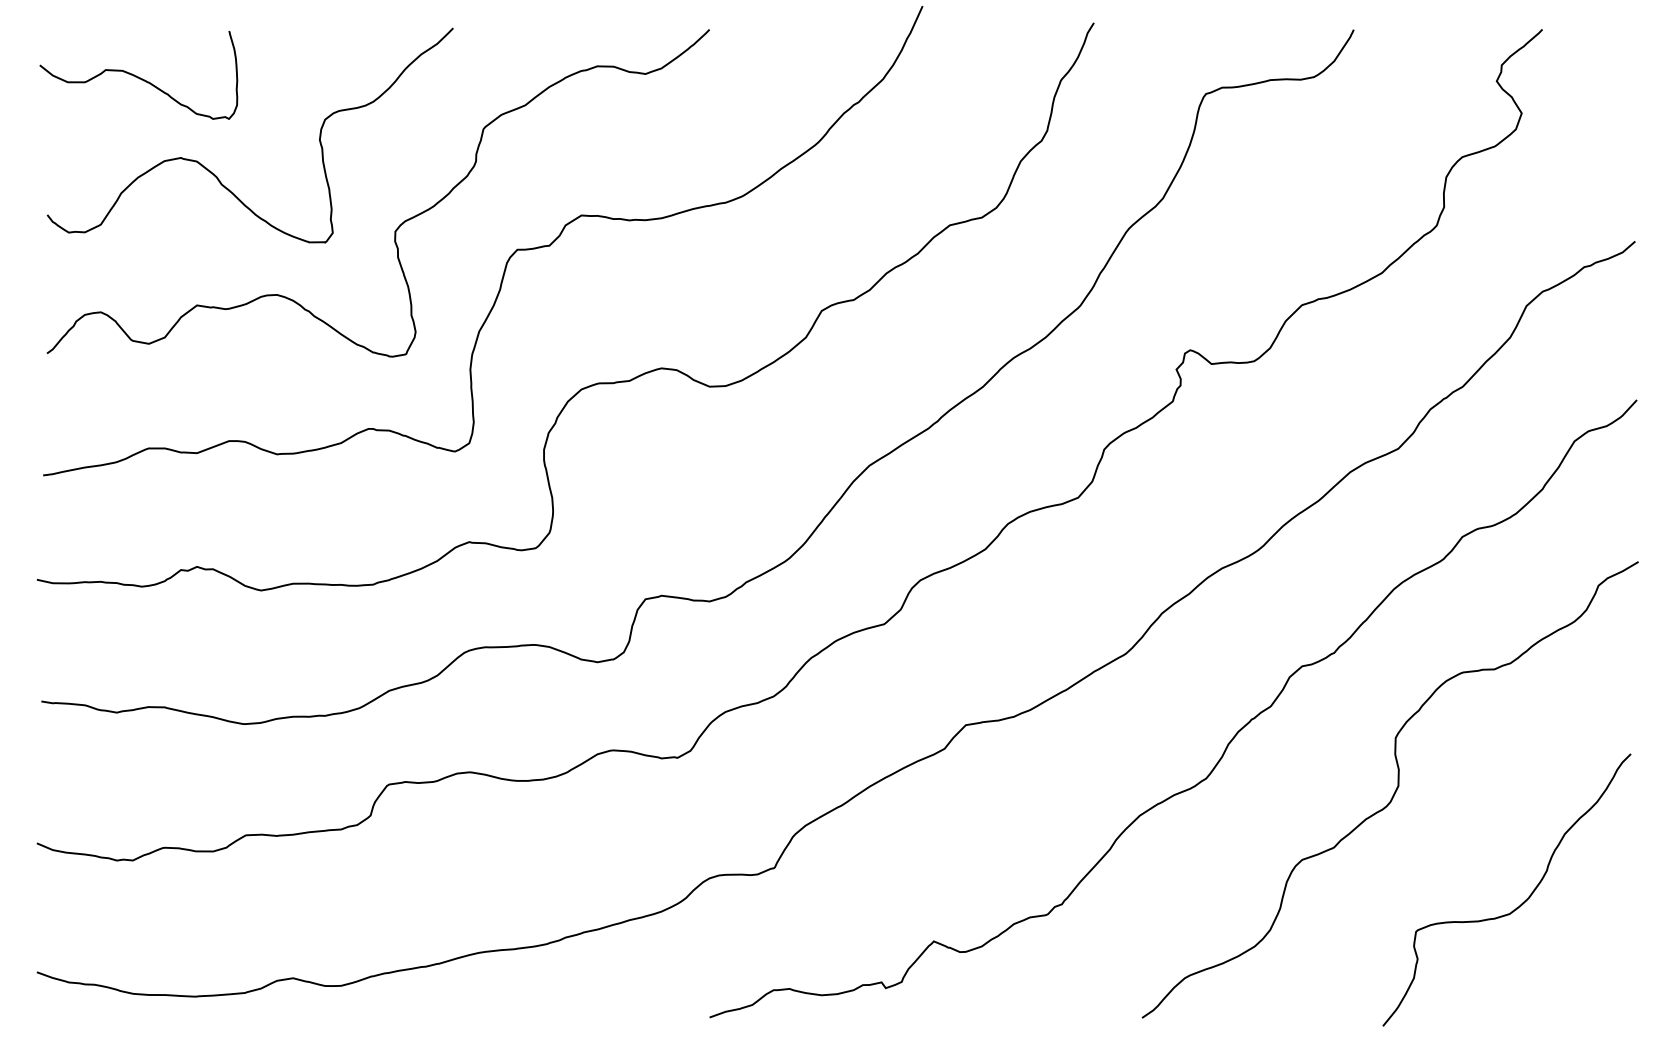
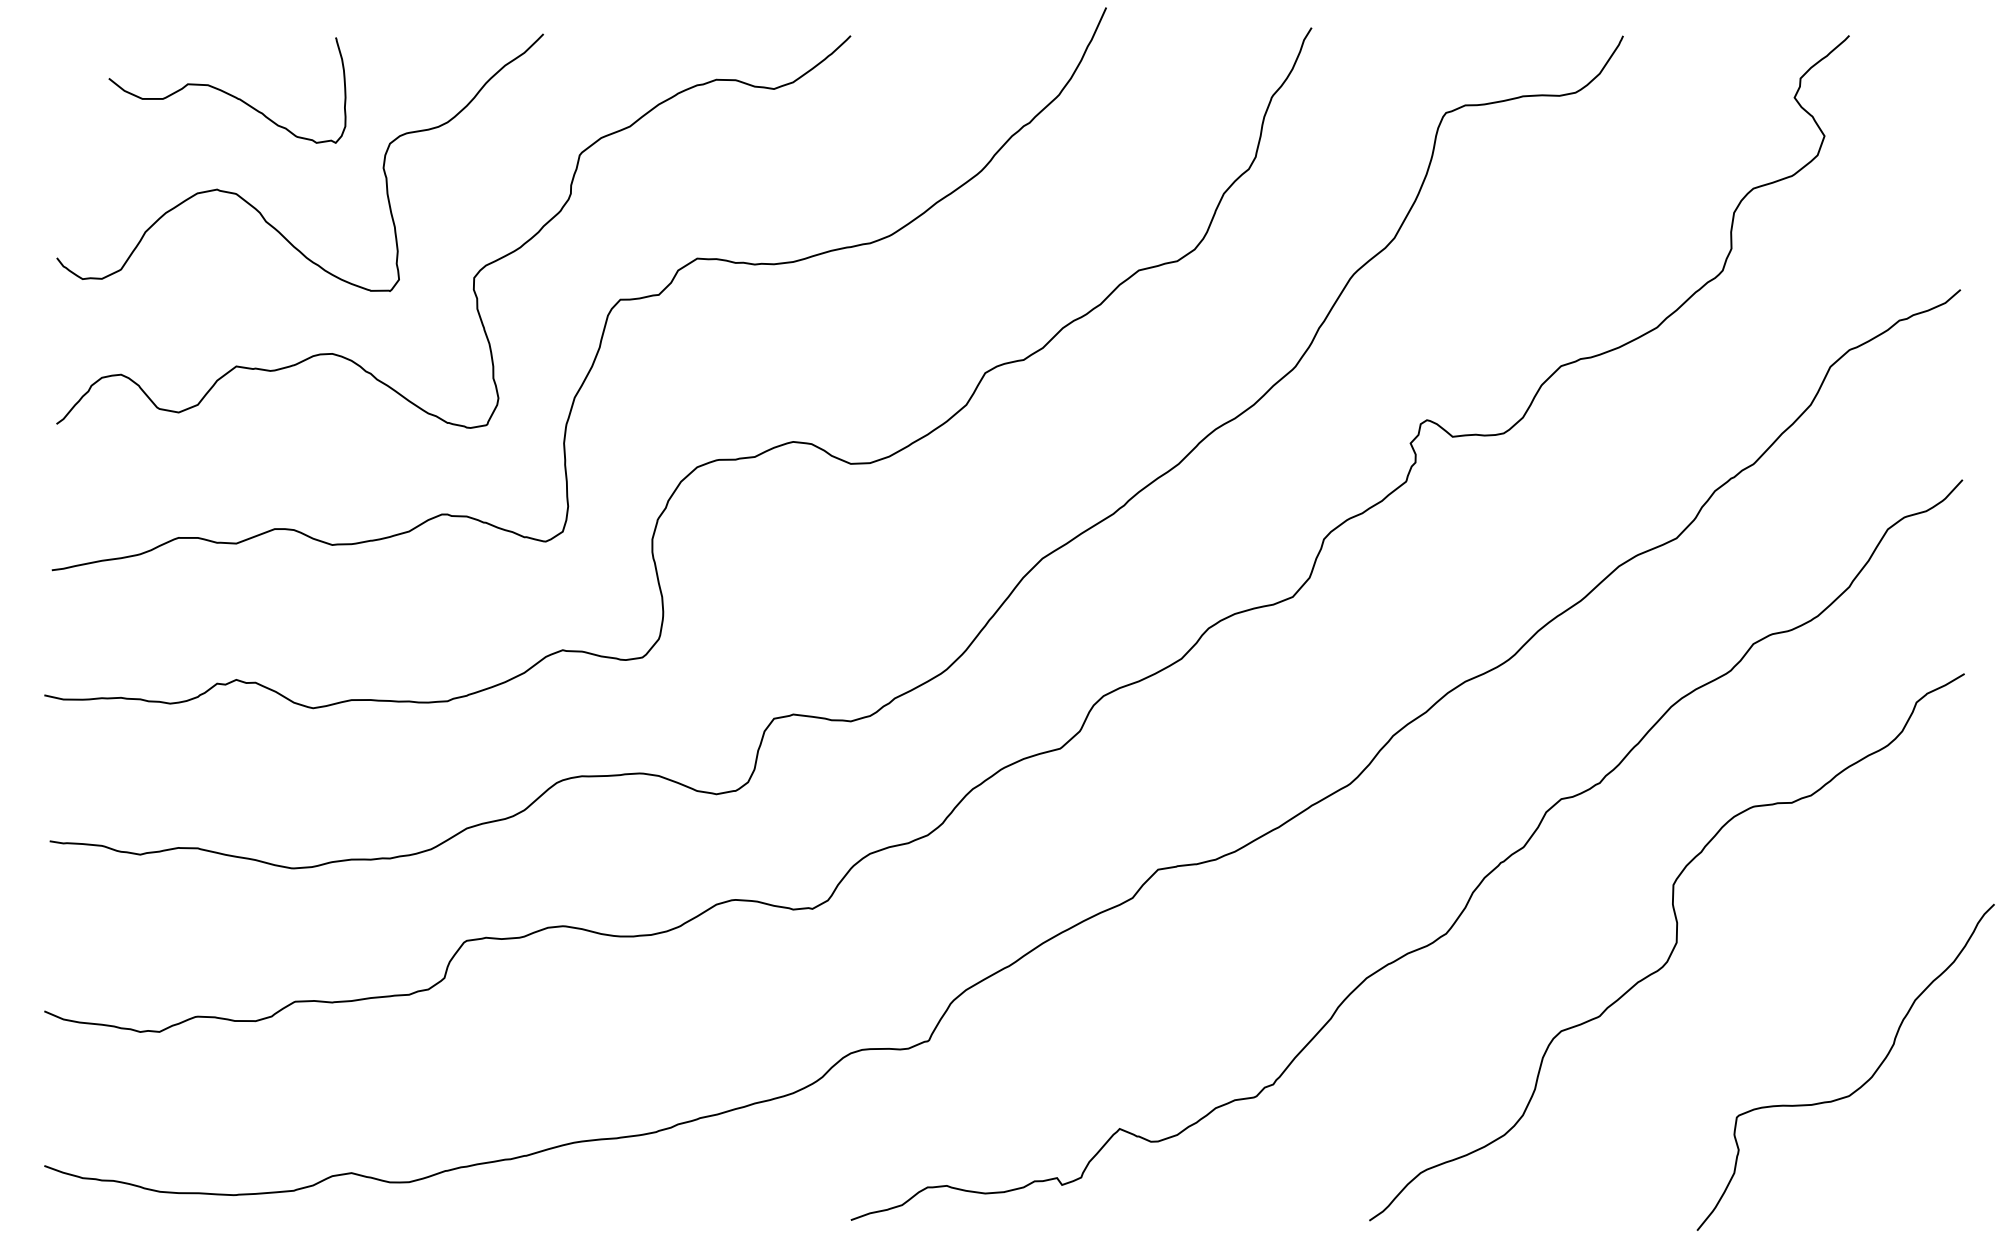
curve: (138, 76) -> (227, 92), moved
curve: (1517, 906) -> (1858, 1087), moved

